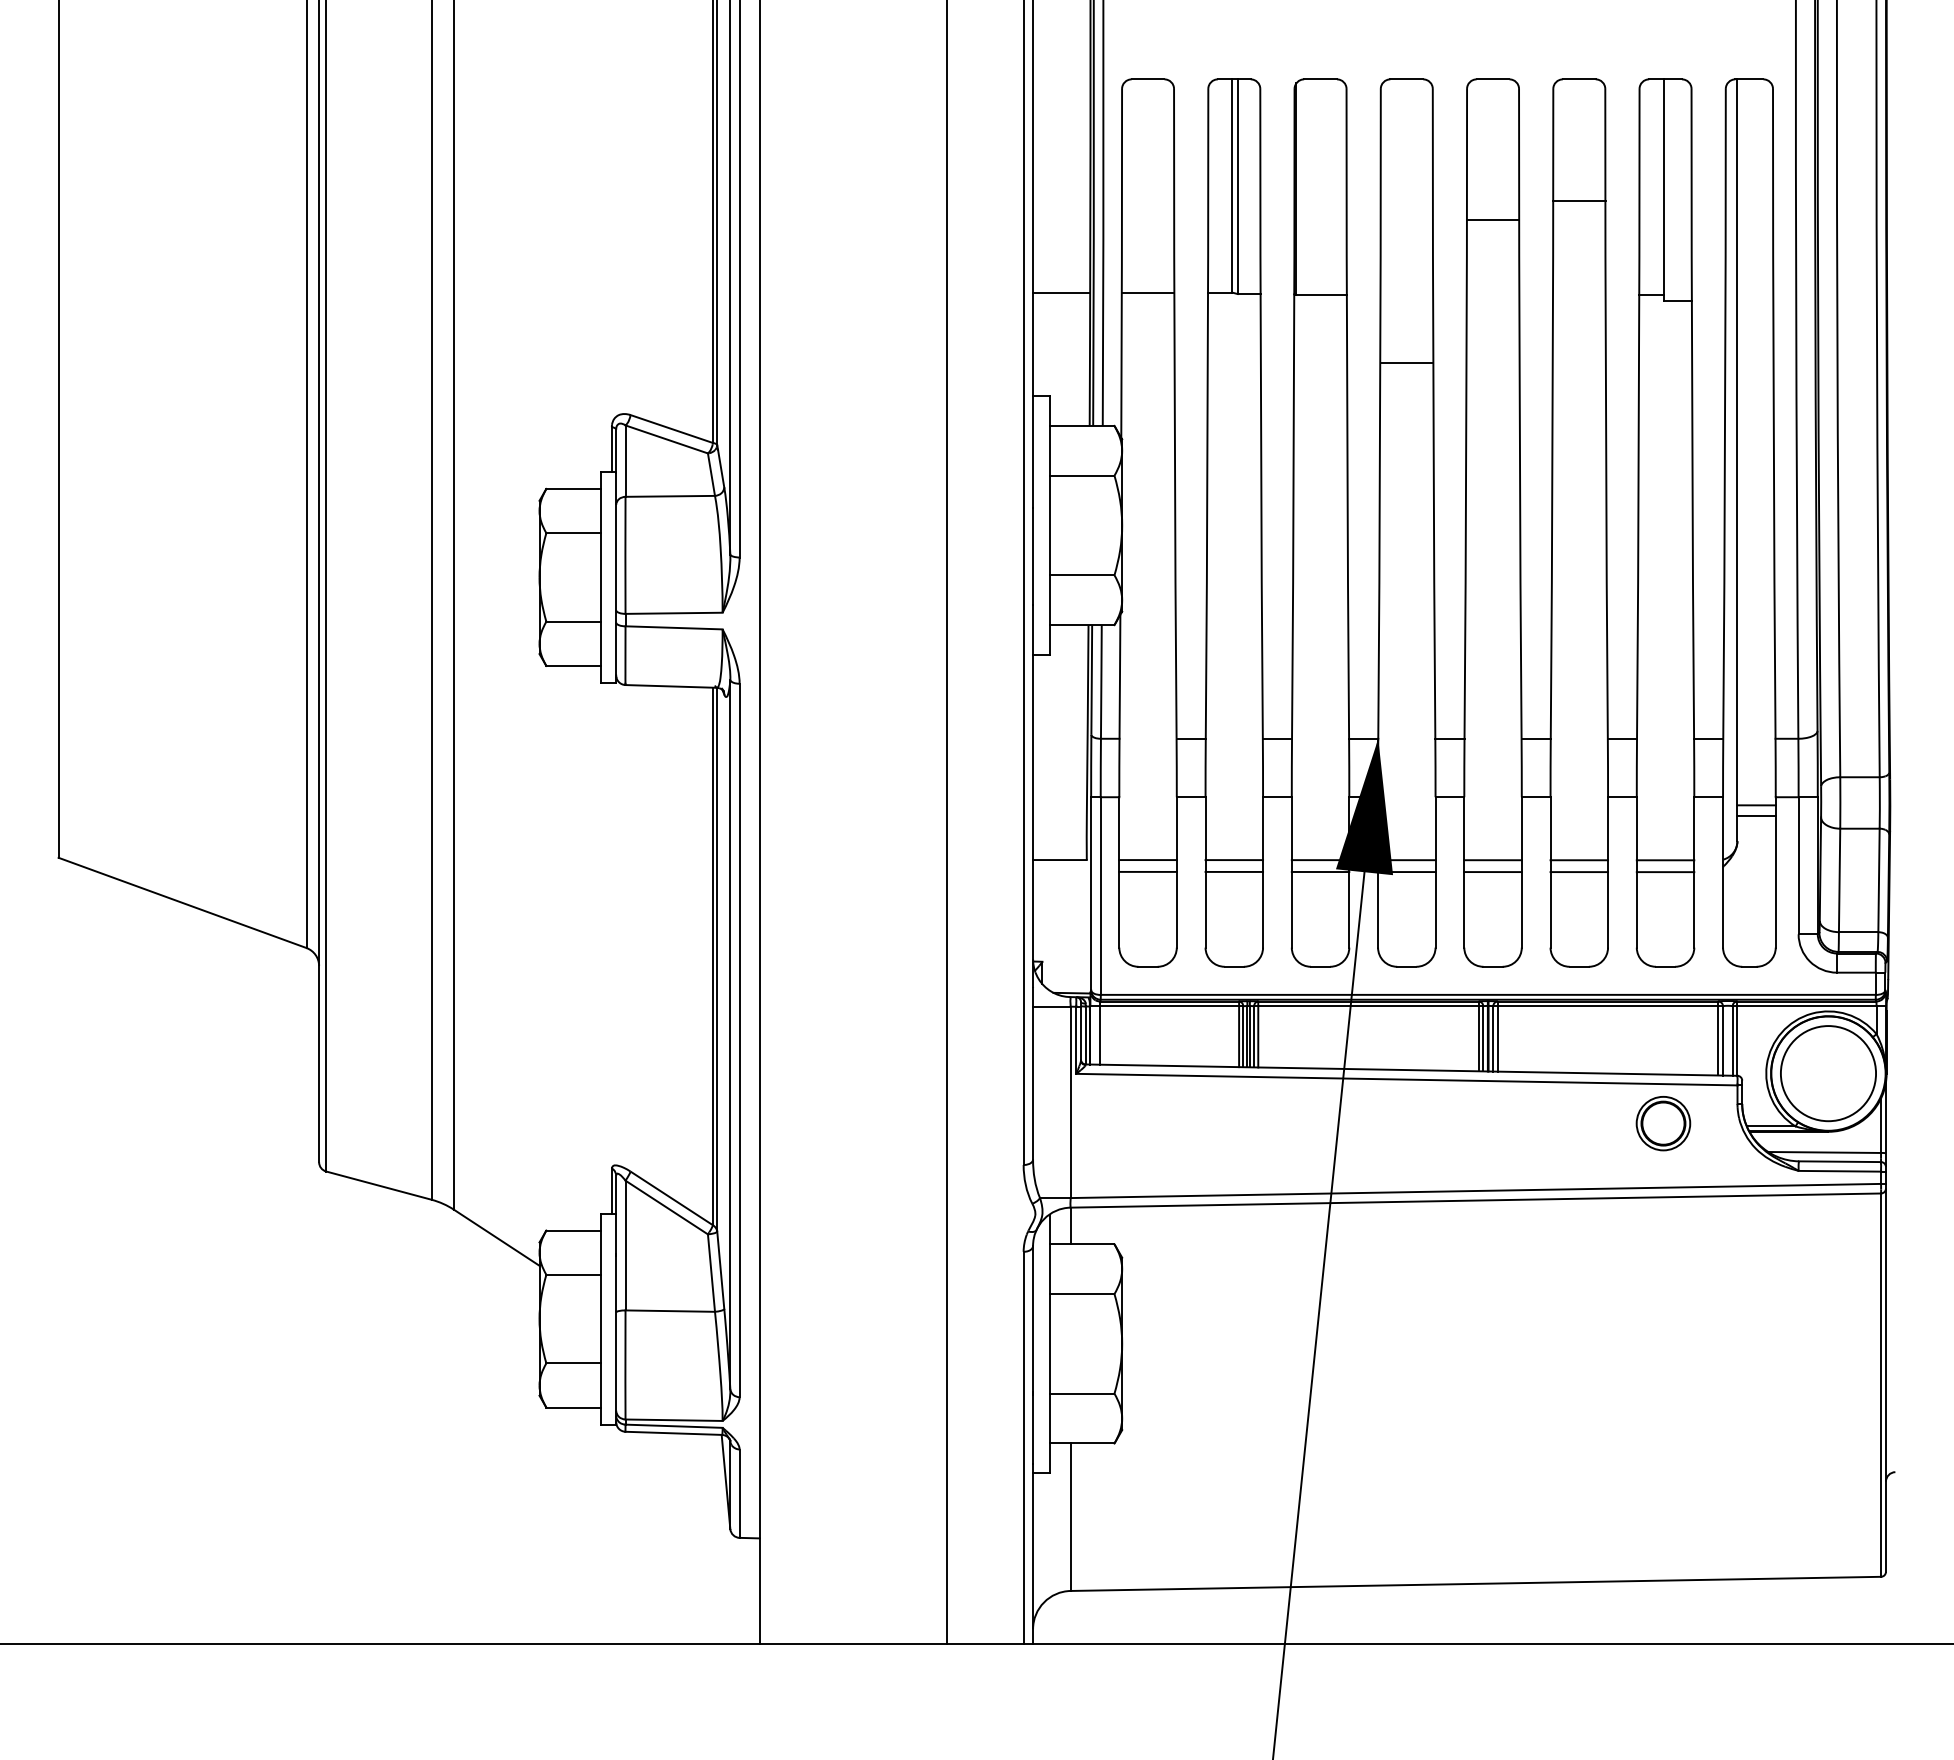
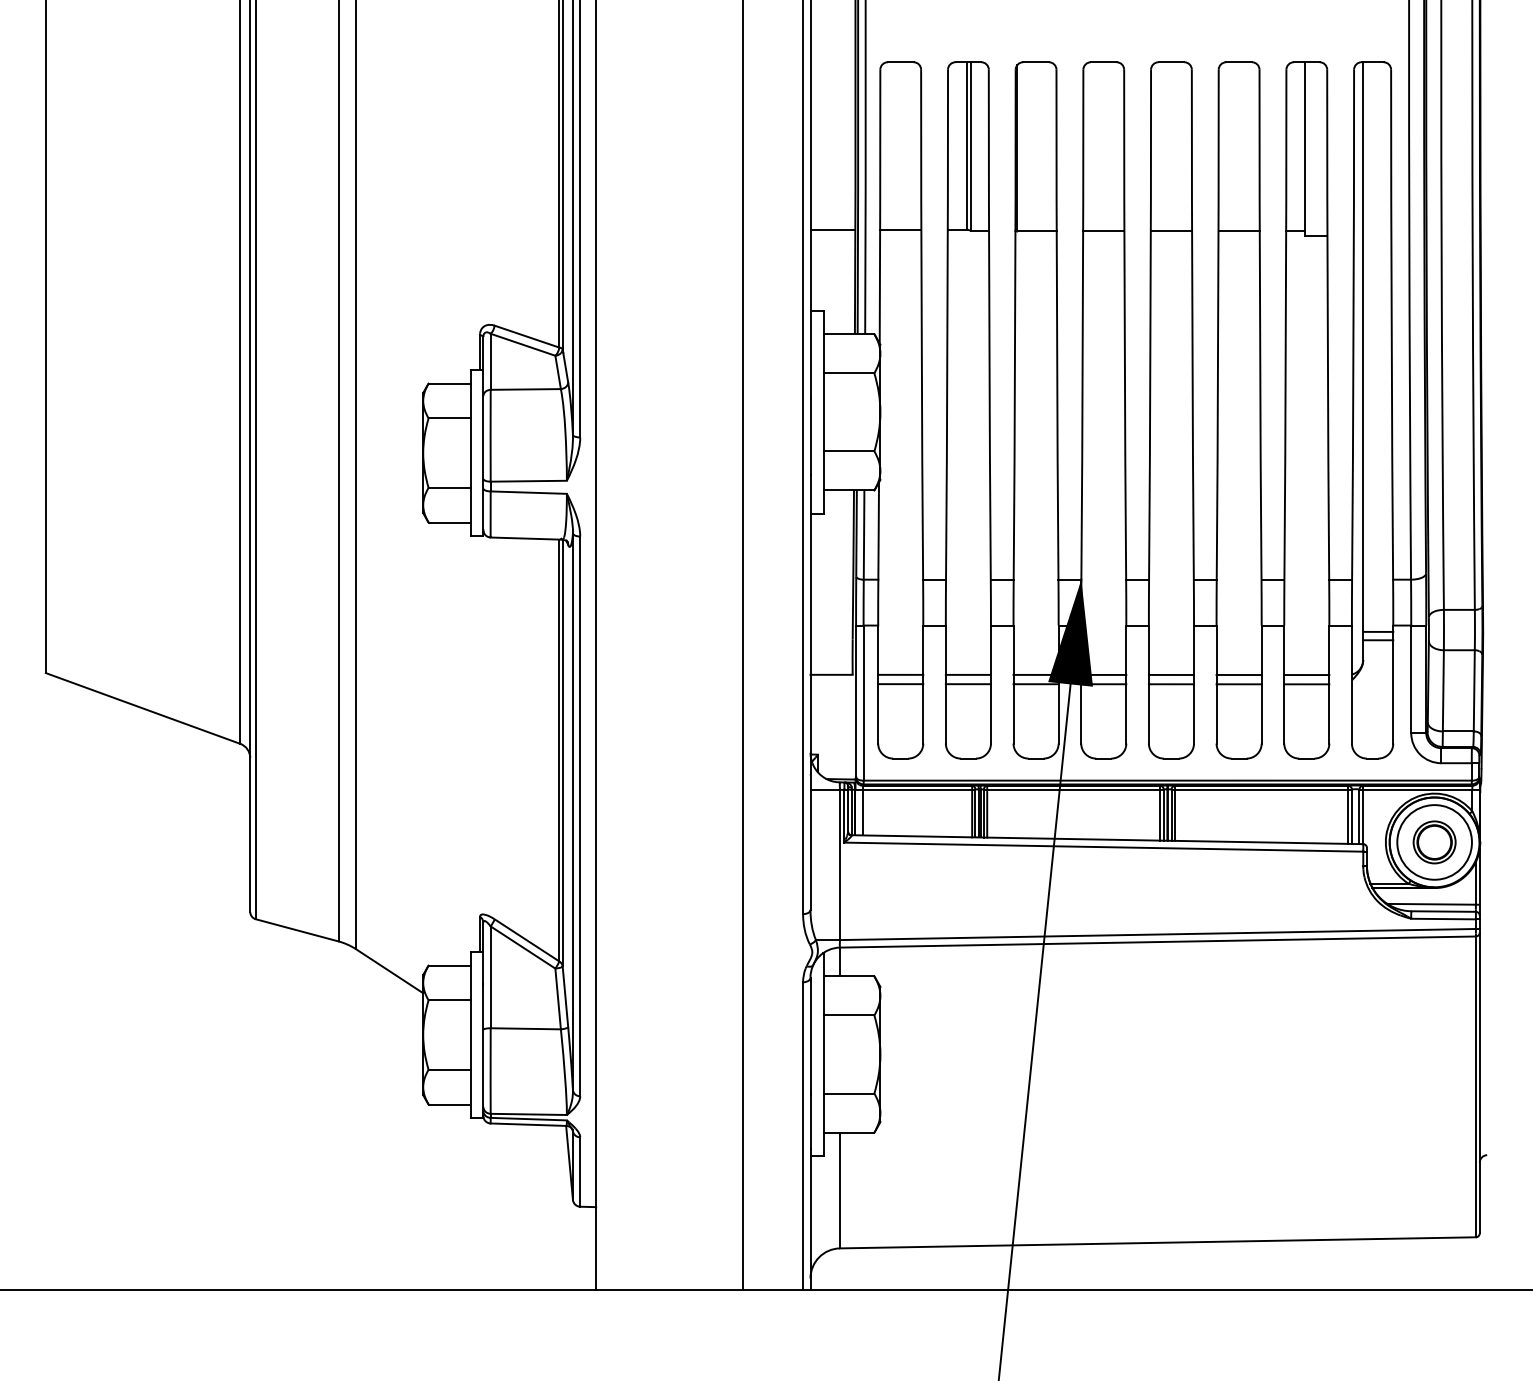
line: (1579, 201) -> (1239, 231), moved
line: (1492, 220) -> (1171, 231), moved
line: (1406, 363) -> (1103, 231), moved
part: (1663, 1123) -> (1434, 842), moved

